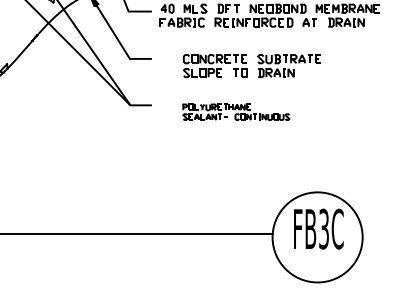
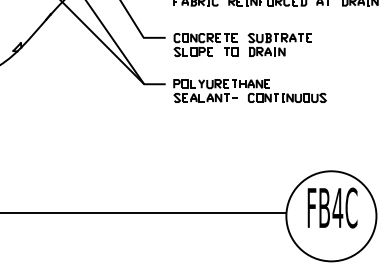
part: (251, 66) -> (242, 45), moved
part: (236, 112) -> (250, 91), size x1.43
text: (323, 228) -> (337, 207), FB3C -> FB4C

